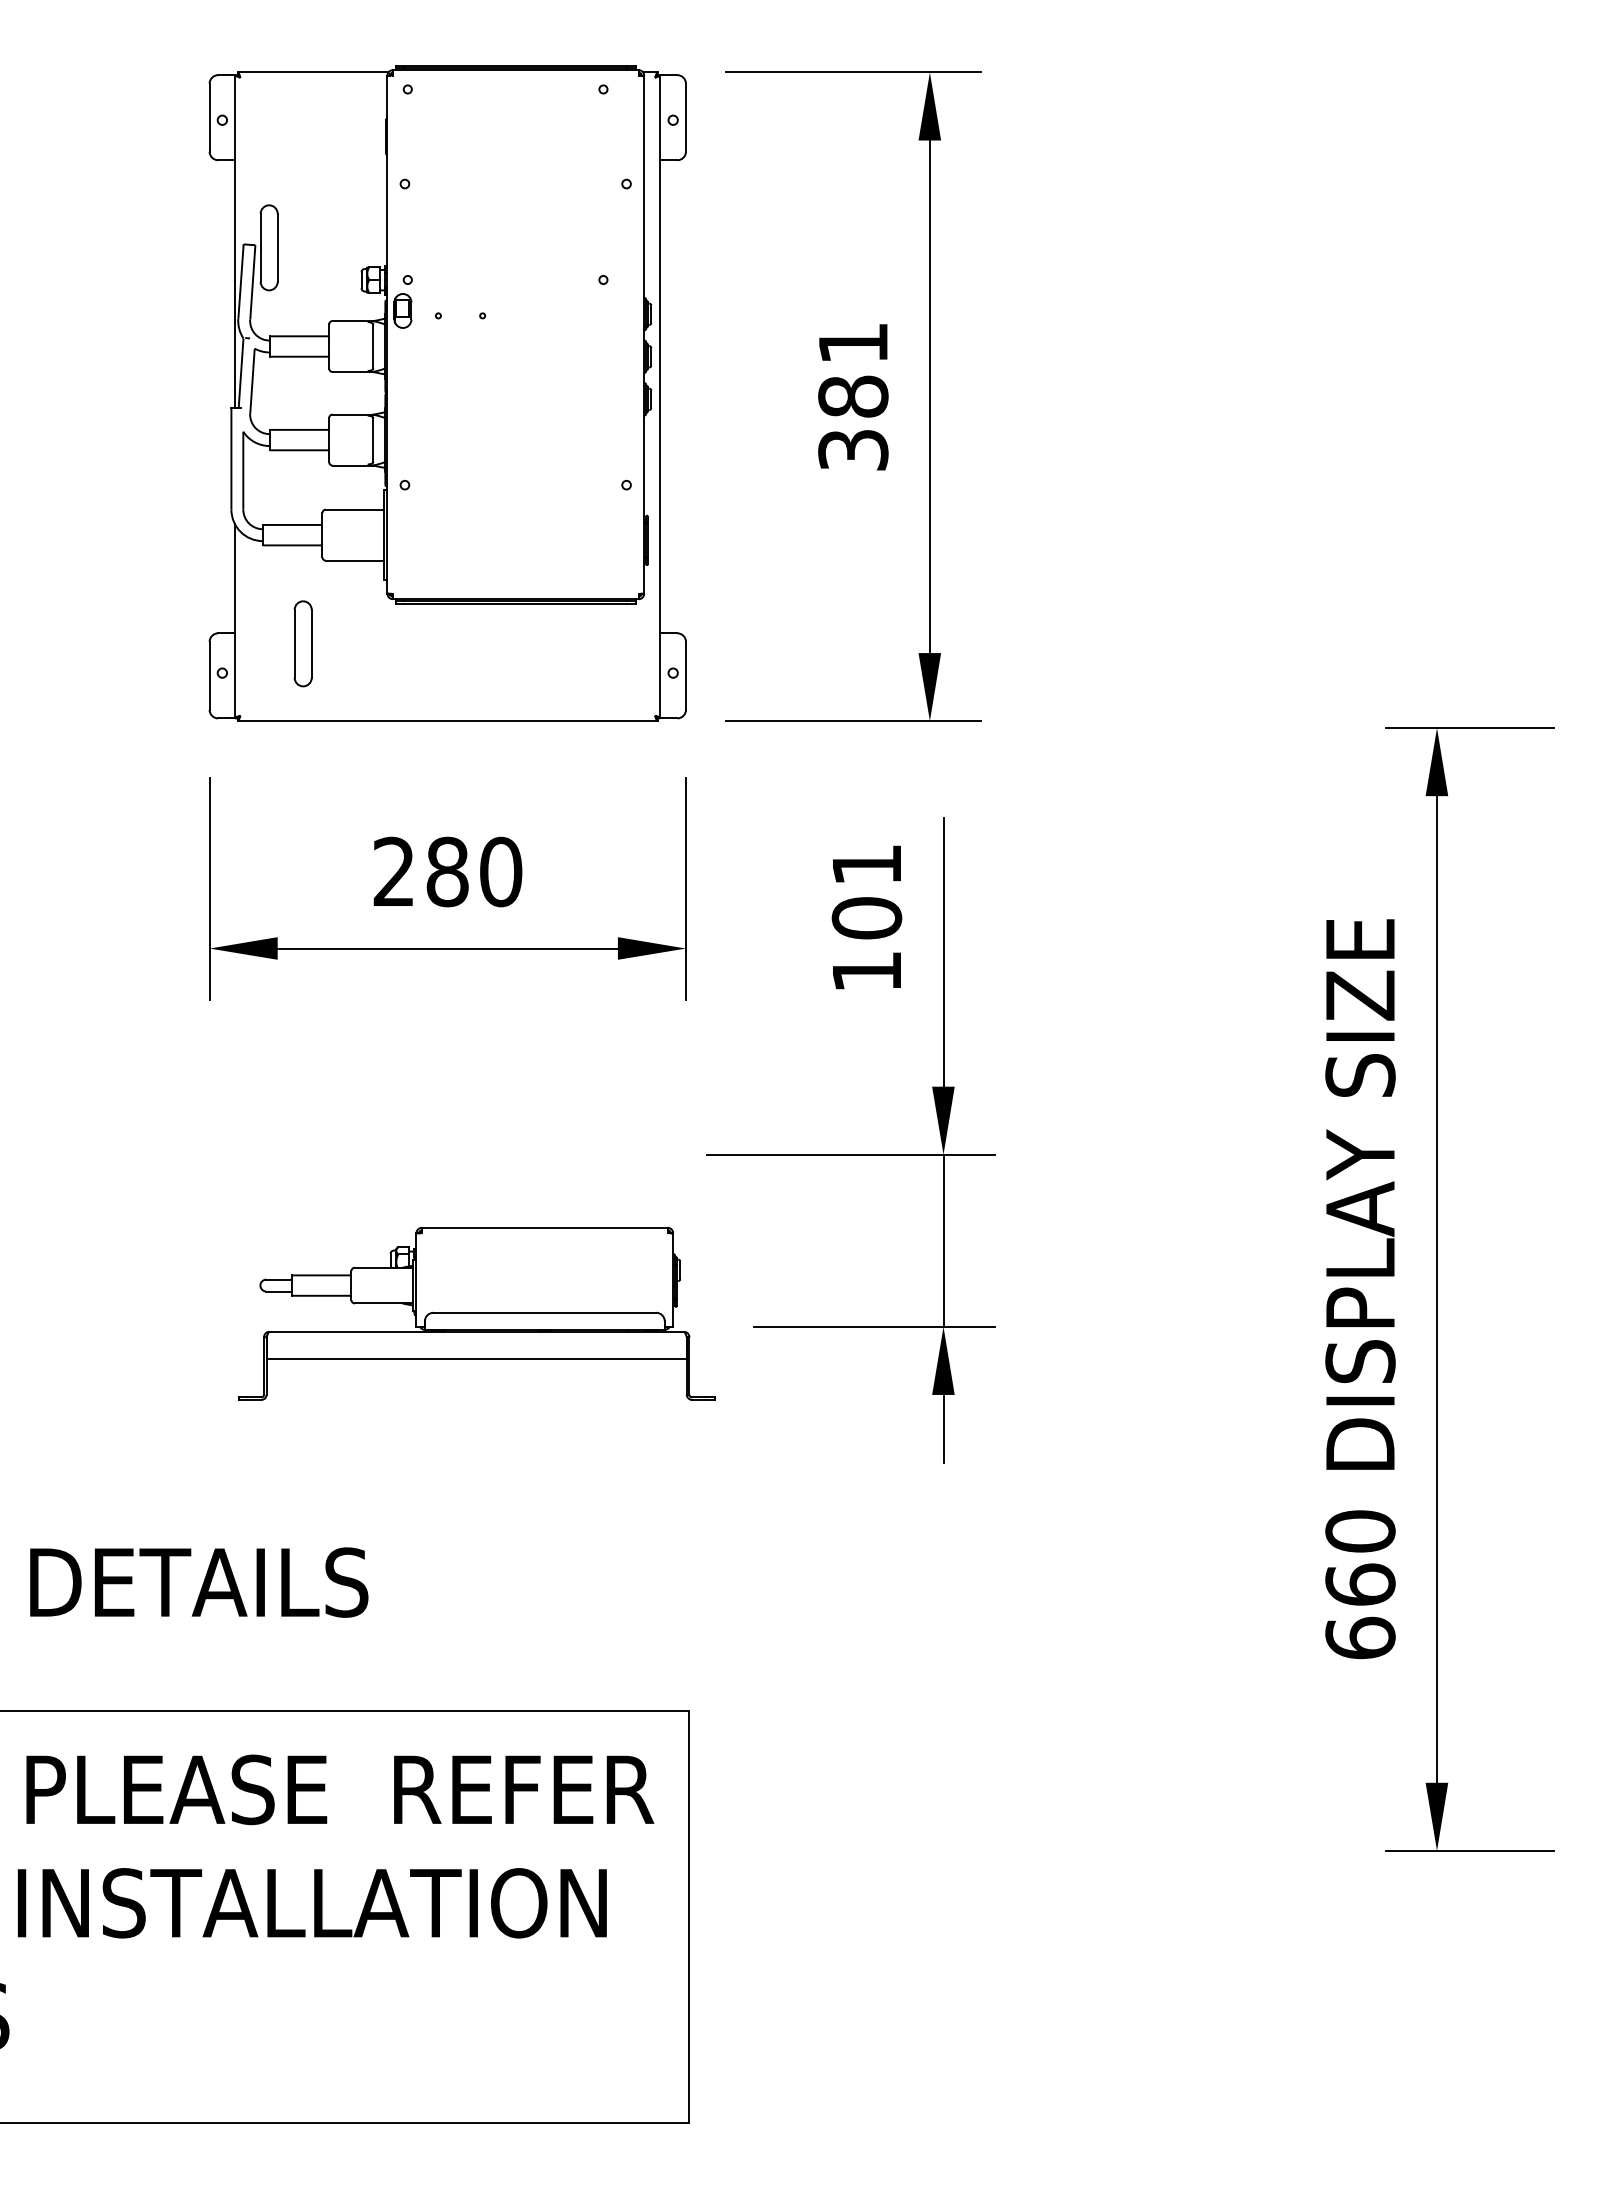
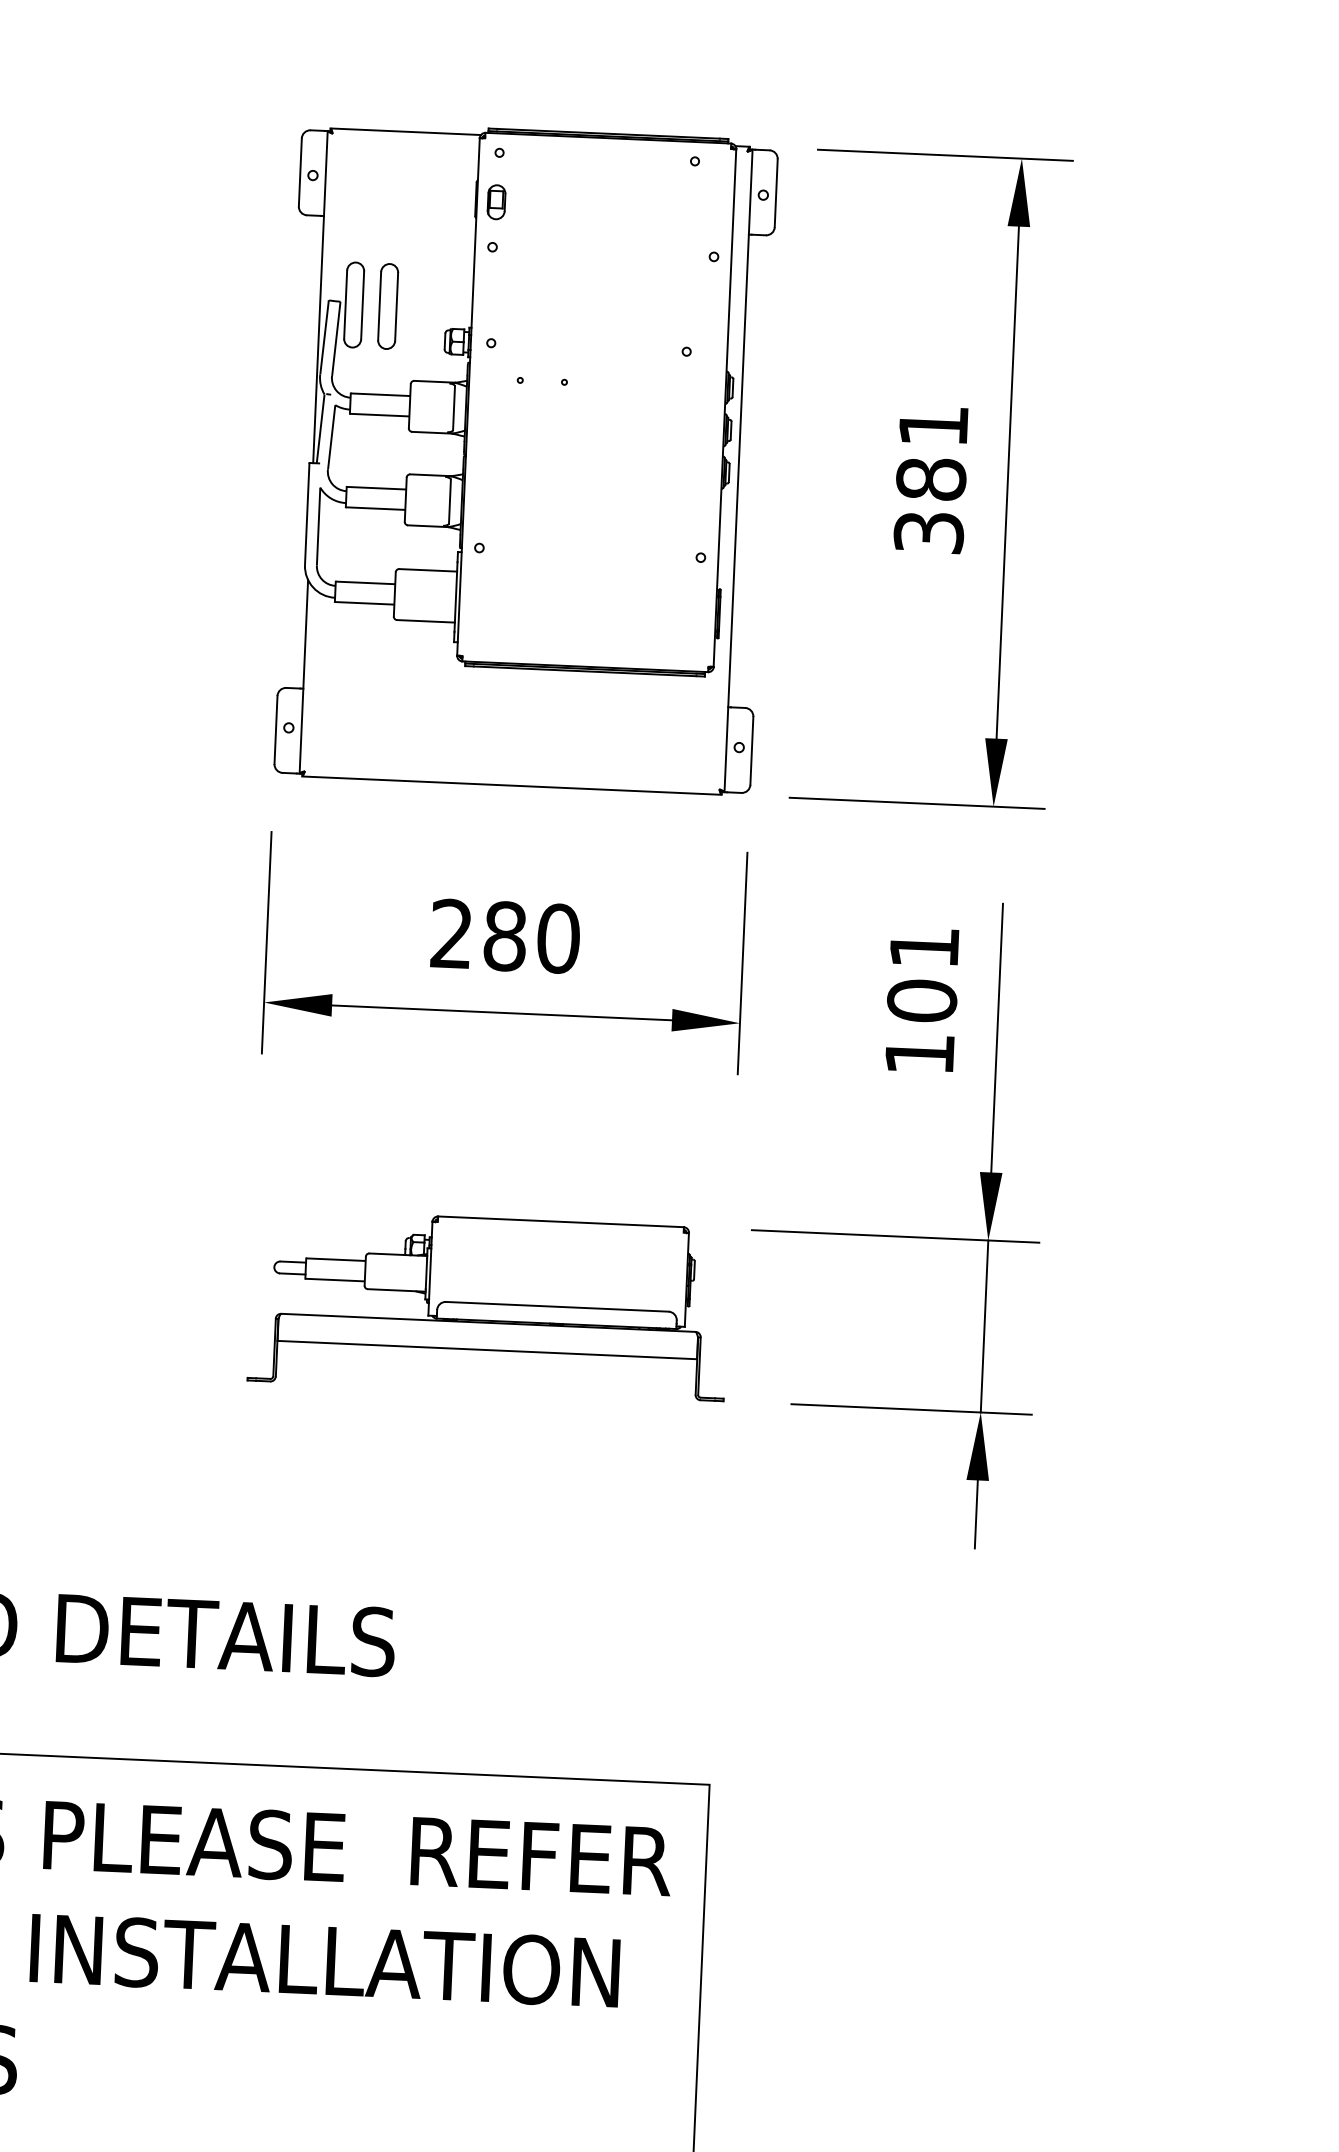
part: (402, 310) -> (496, 201), moved
part: (302, 643) -> (387, 306), moved
part: (476, 1313) -> (489, 1304), moved

